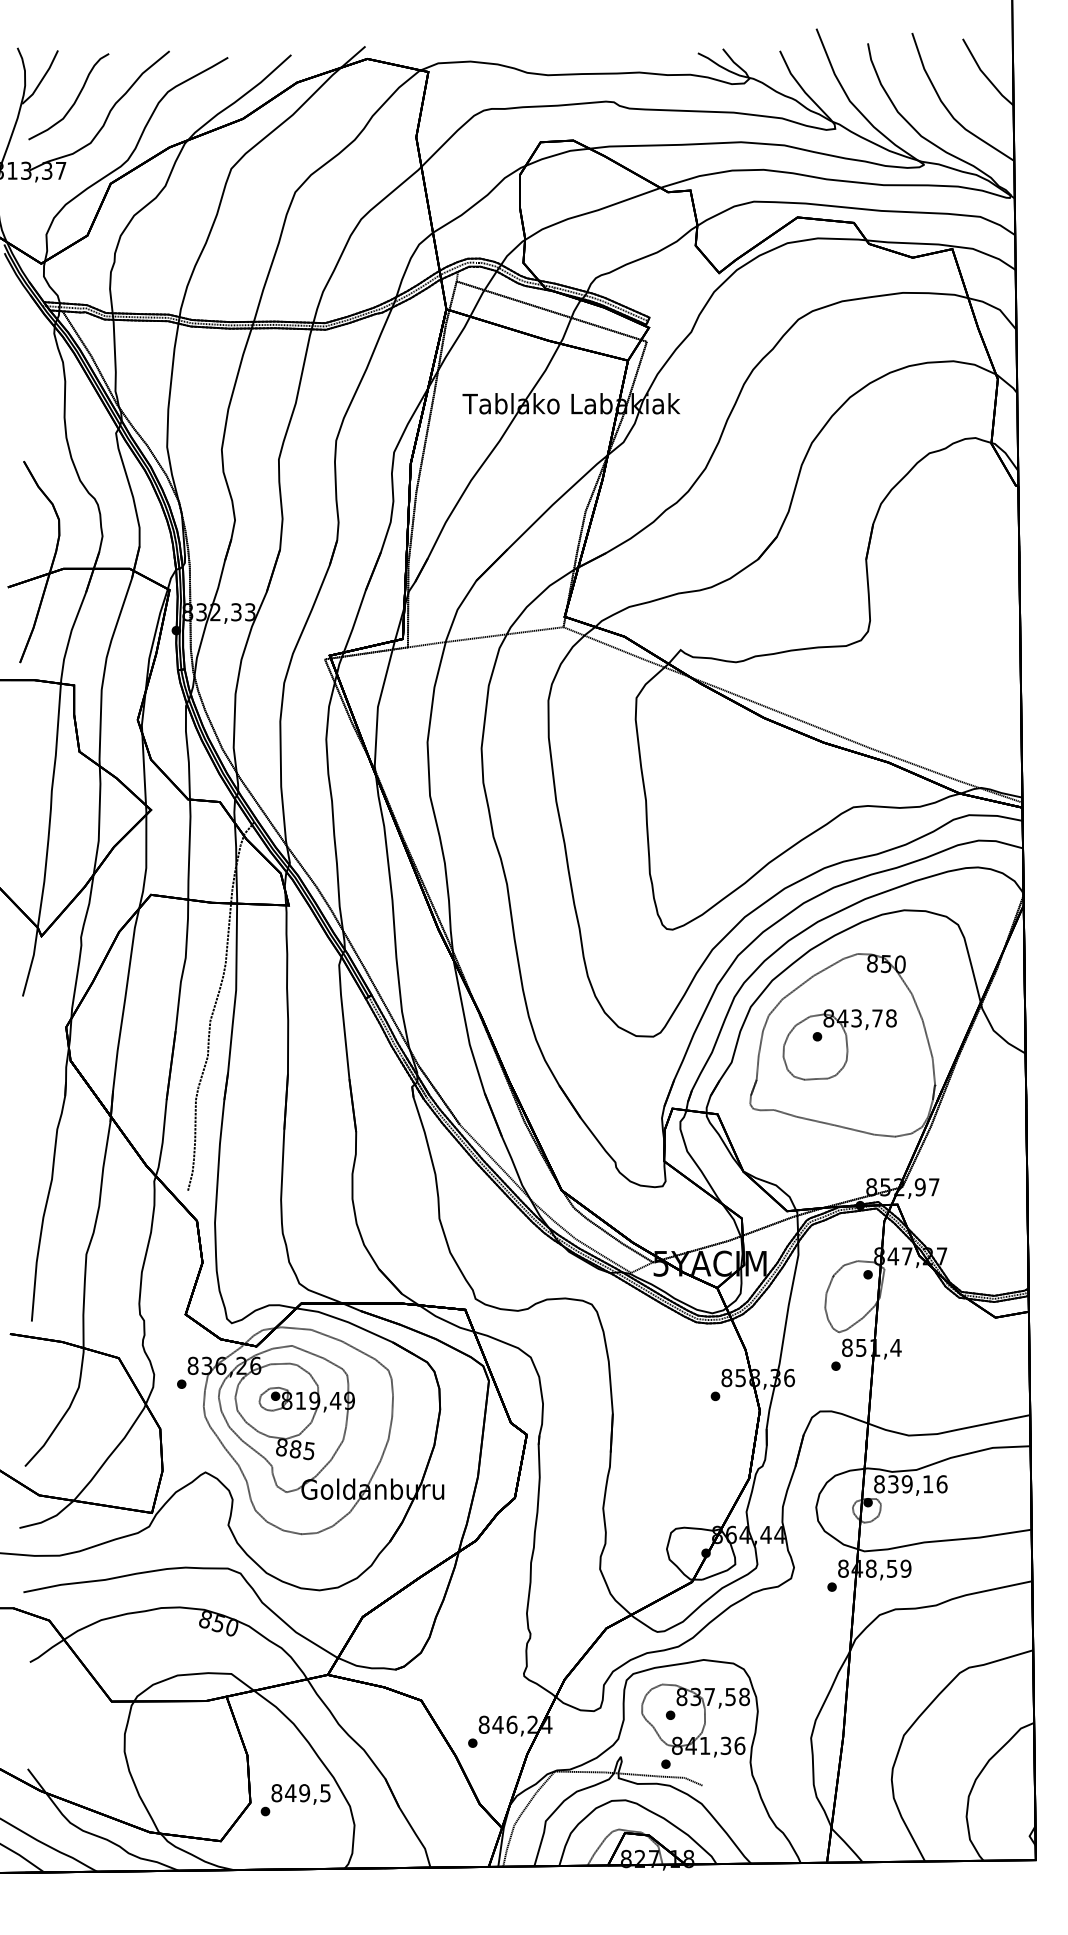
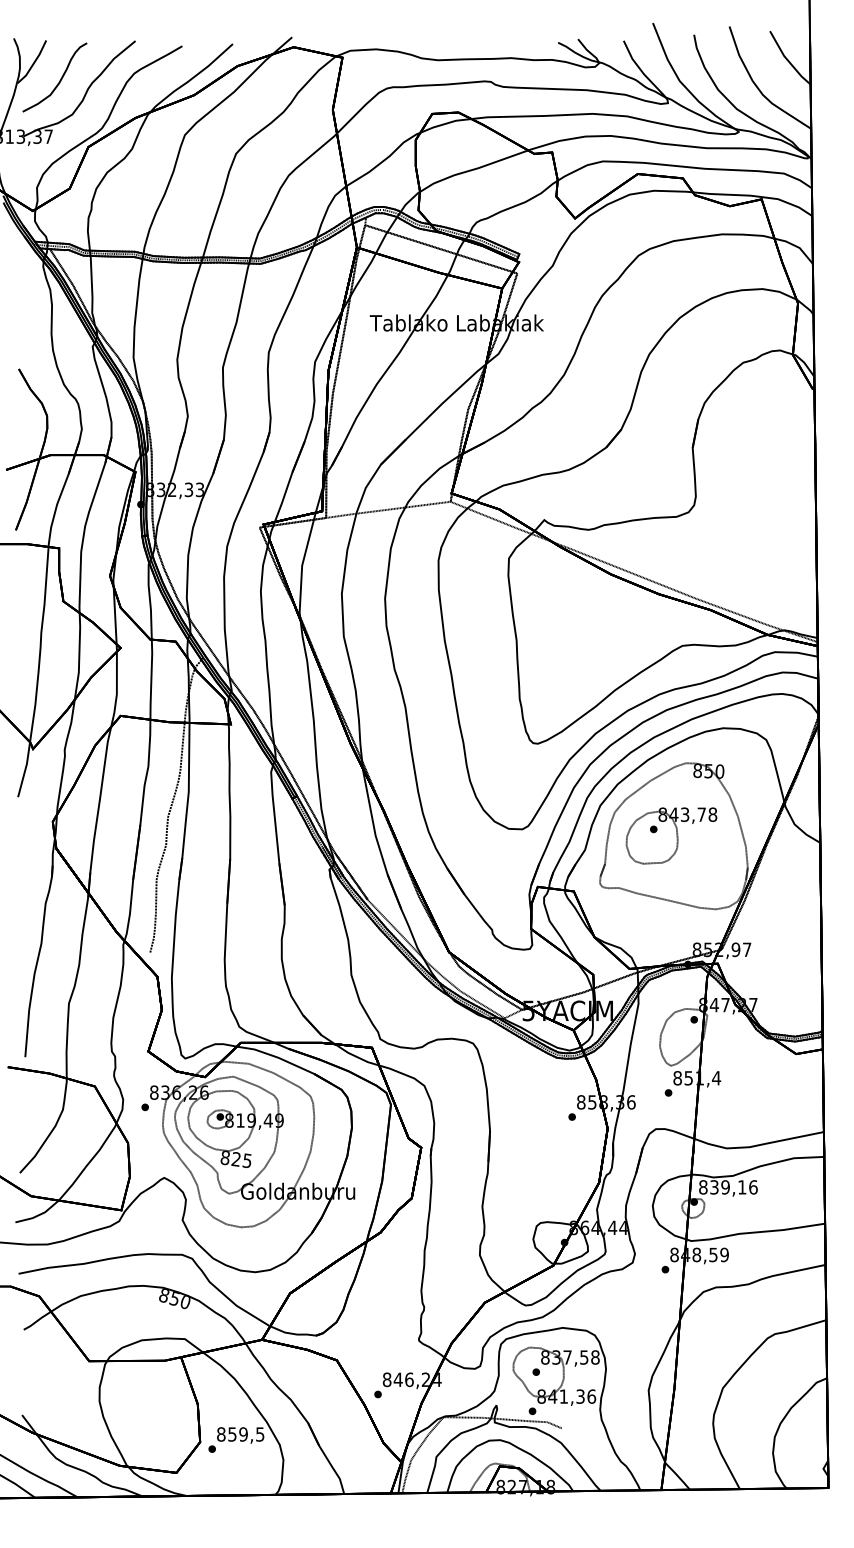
text: (295, 1449) -> (236, 1159), 885 -> 825
text: (290, 1793) -> (232, 1434), 849,5 -> 859,5

